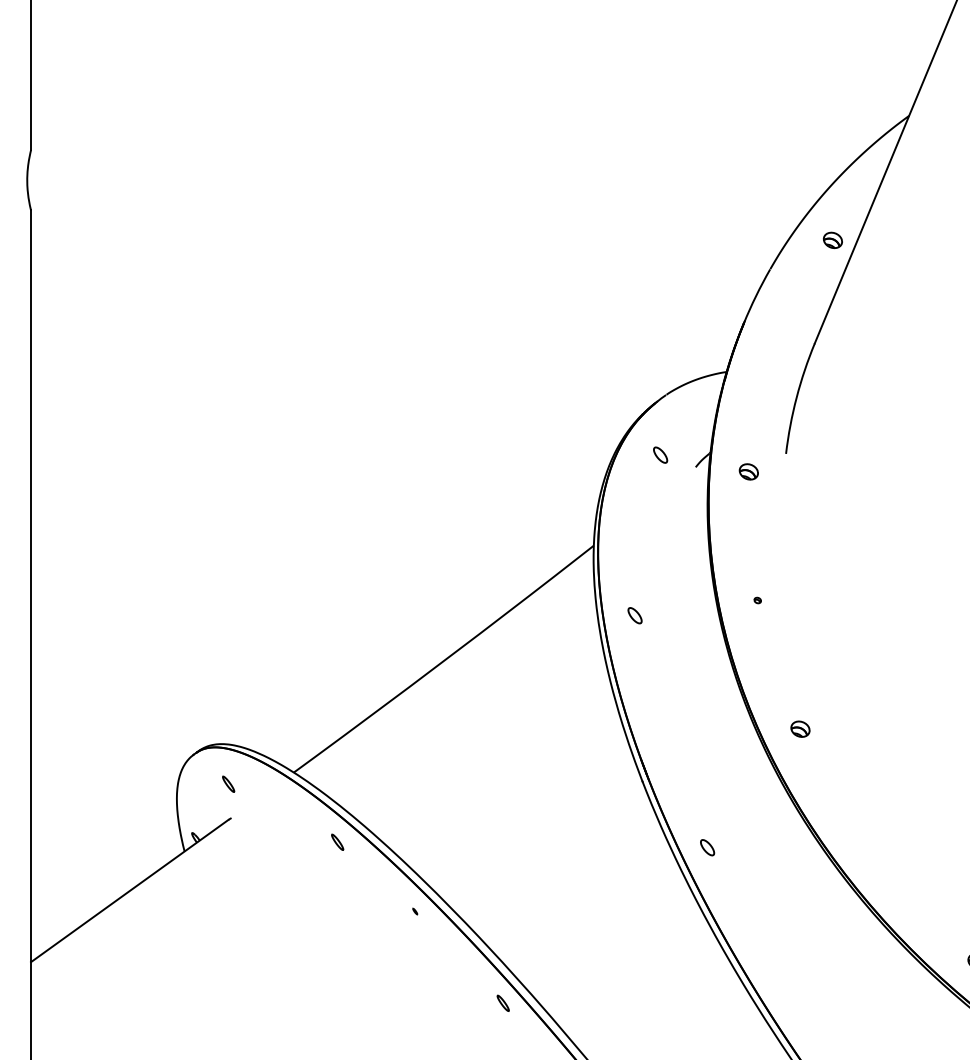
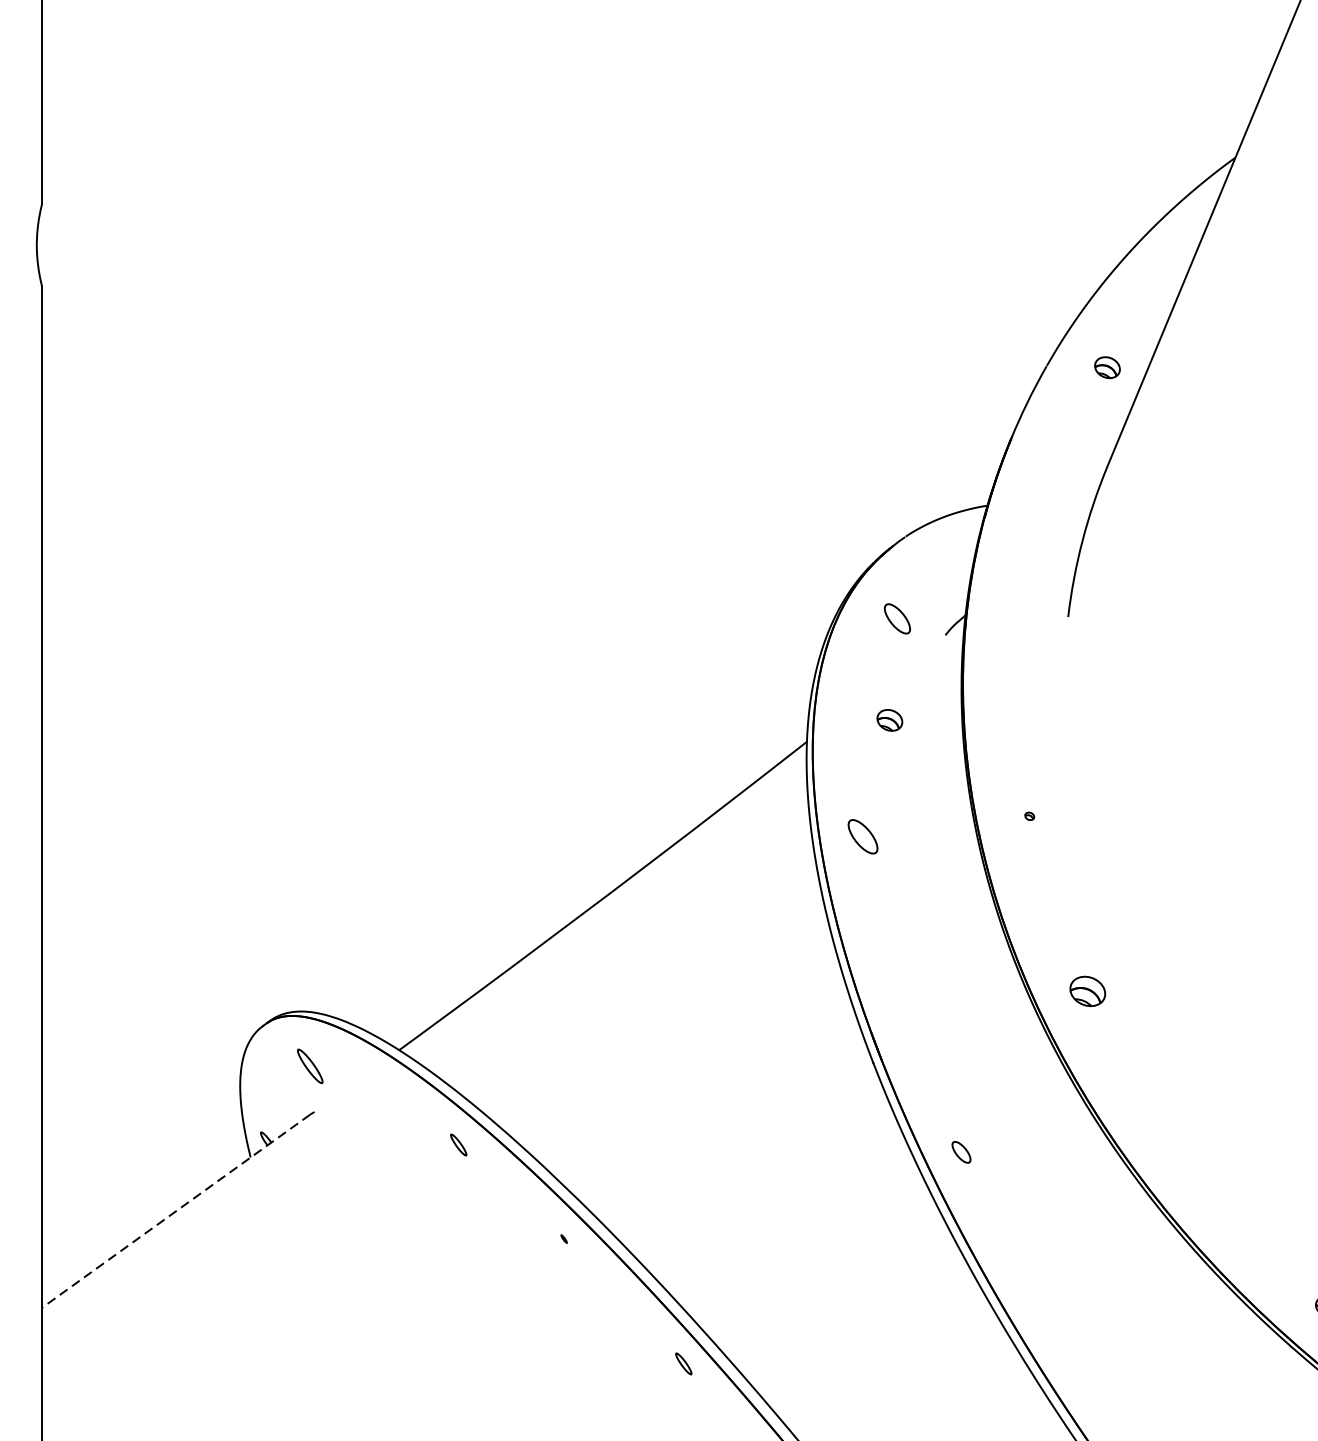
part: (832, 240) -> (1106, 367), moved
part: (660, 454) -> (897, 617), size x1.4
part: (748, 471) -> (889, 719), moved
part: (634, 615) -> (862, 836), size x1.6
part: (800, 728) -> (1087, 990), size x1.4
part: (228, 783) -> (310, 1065), size x1.6
line: (129, 891) -> (175, 1211), solid -> dashed

